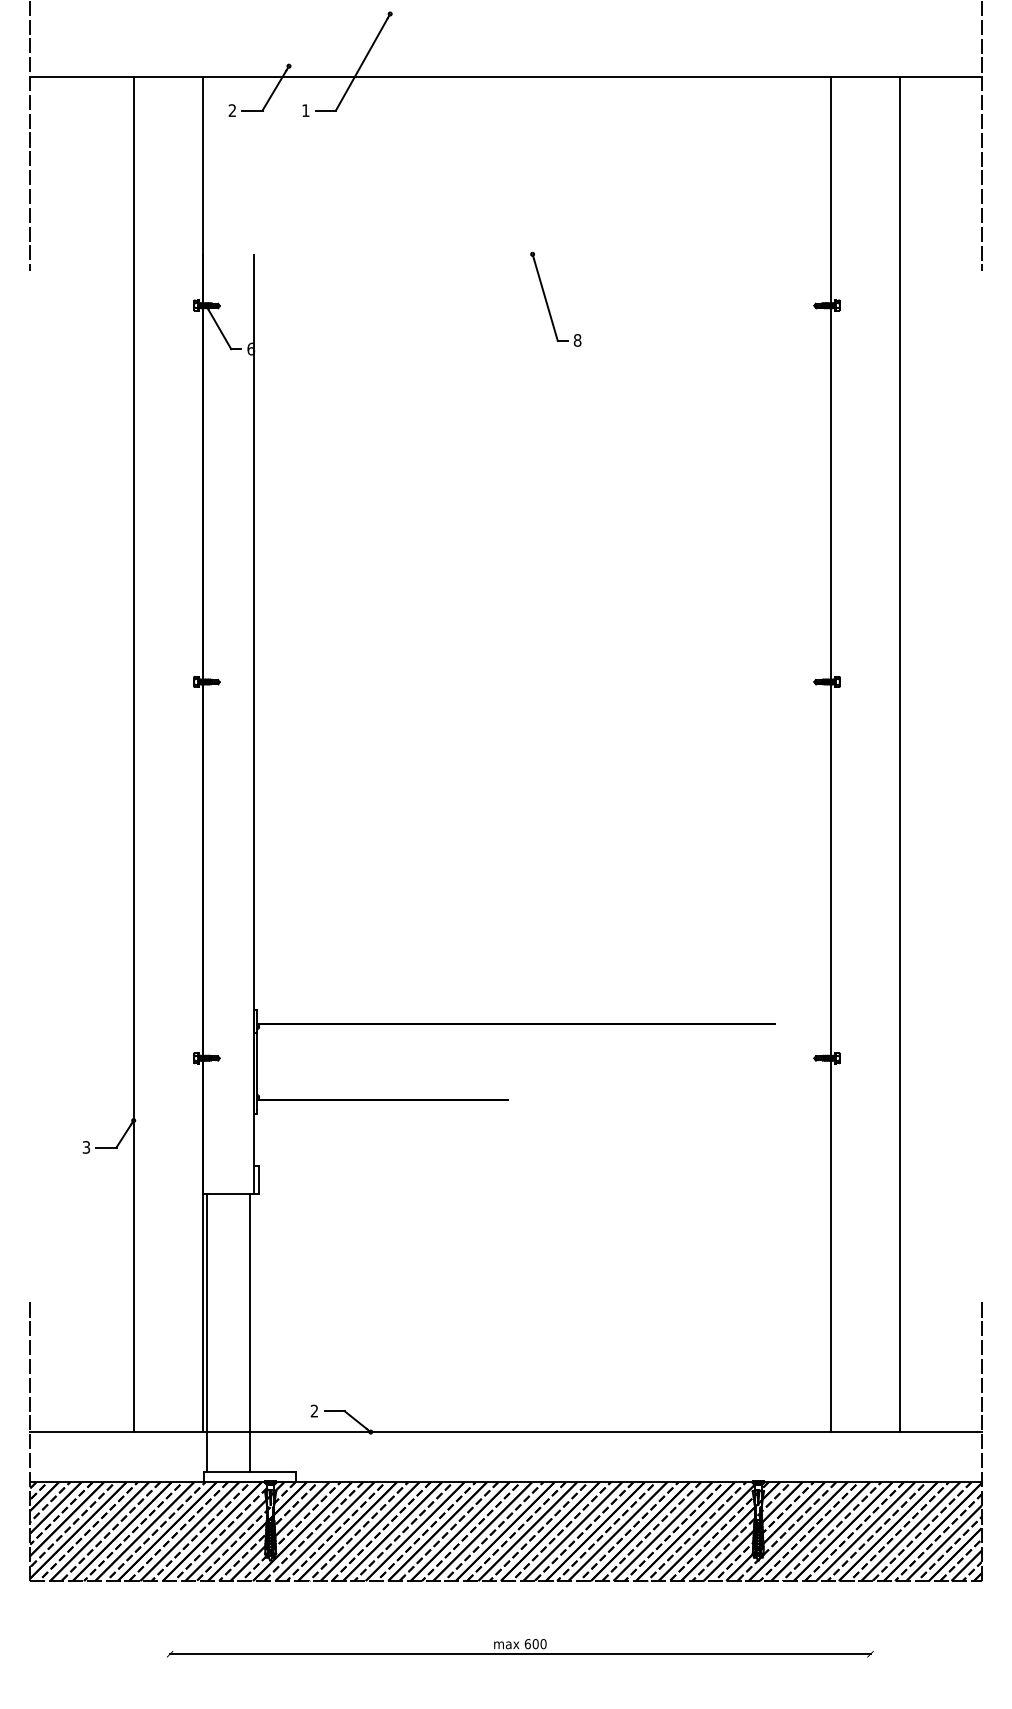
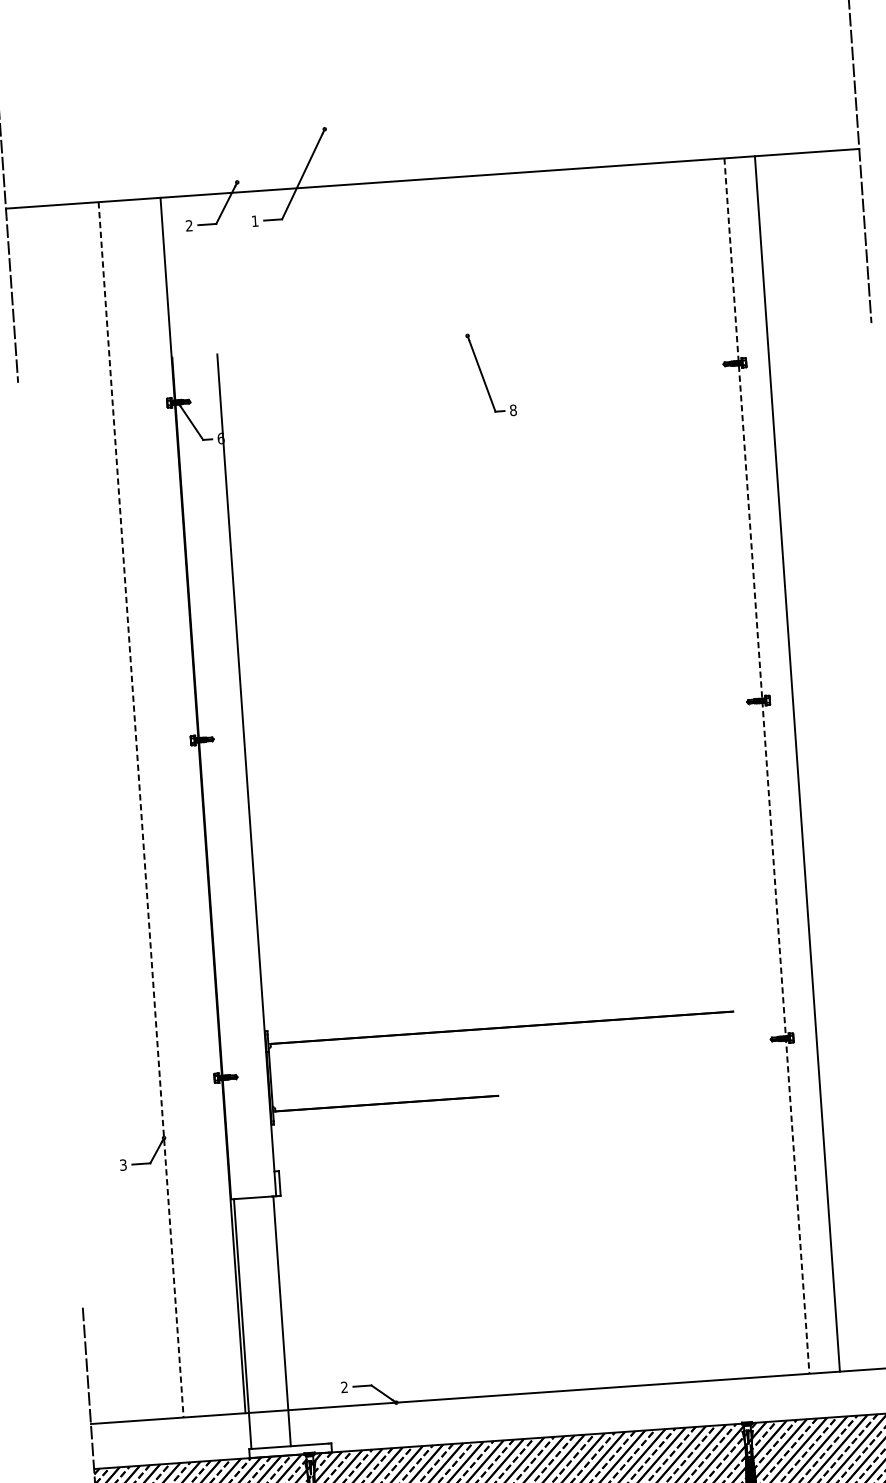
line: (900, 754) -> (797, 763), moved
line: (133, 755) -> (140, 810), solid -> dashed
line: (831, 755) -> (767, 766), solid -> dashed

